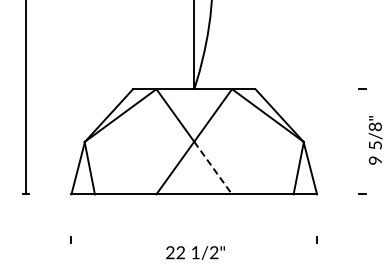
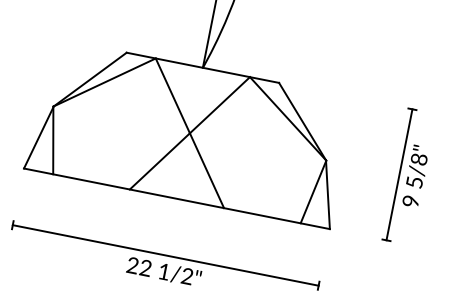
line: (362, 141) -> (399, 174), added
line: (213, 168) -> (207, 171), dashed -> solid
line: (194, 239) -> (166, 255), added

